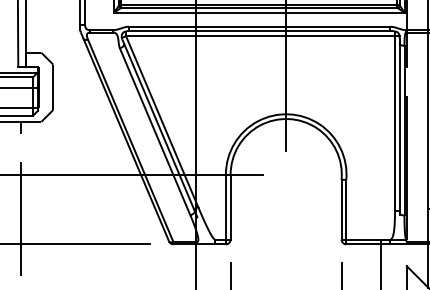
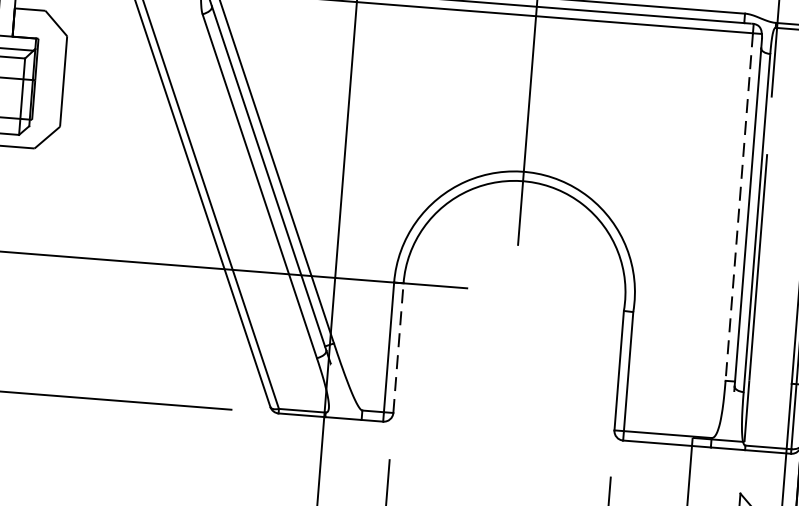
line: (395, 123) -> (740, 207), solid -> dashed
line: (230, 207) -> (398, 348), solid -> dashed

